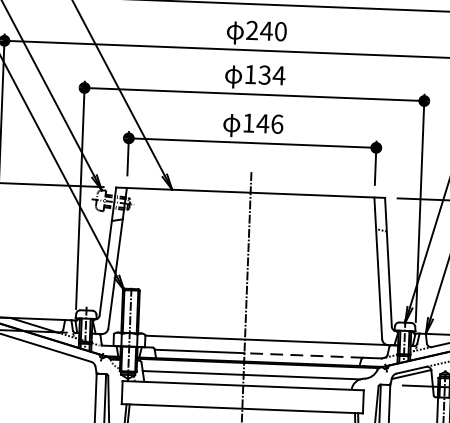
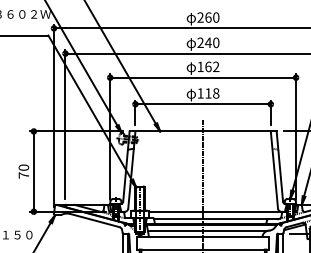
text: (272, 74) -> (212, 66), 134 -> 162
text: (268, 123) -> (211, 93), 146 -> 118
line: (303, 355) -> (235, 219), dashed -> solid

